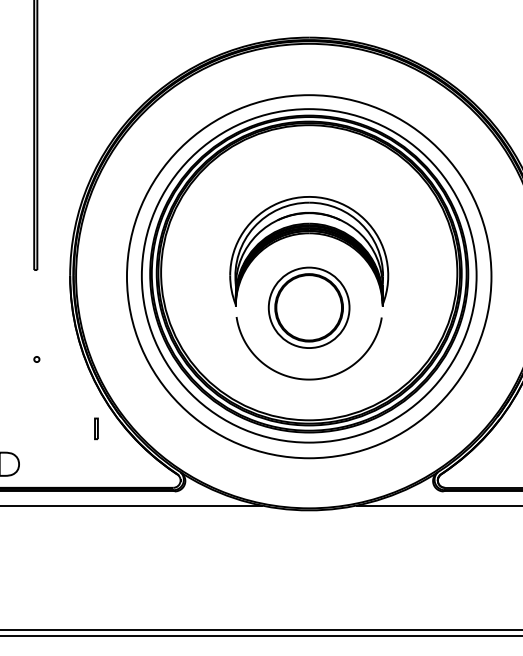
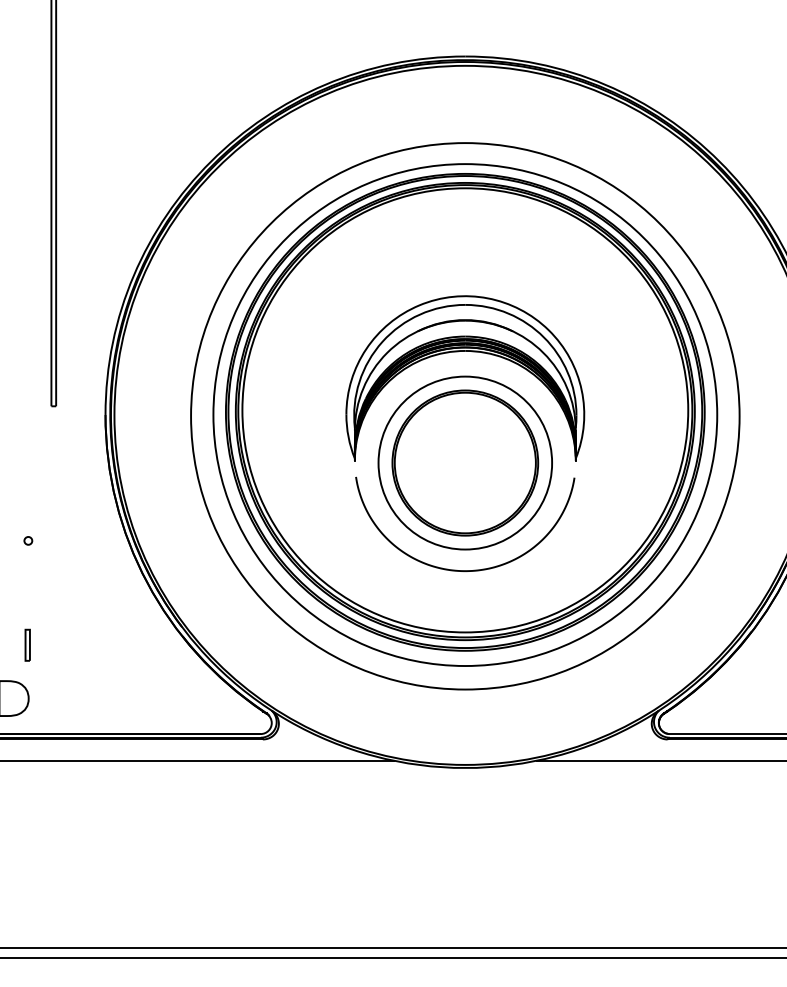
part: (308, 307) -> (464, 462), size x1.43
part: (36, 359) -> (27, 540), moved
line: (95, 428) -> (26, 644), moved

